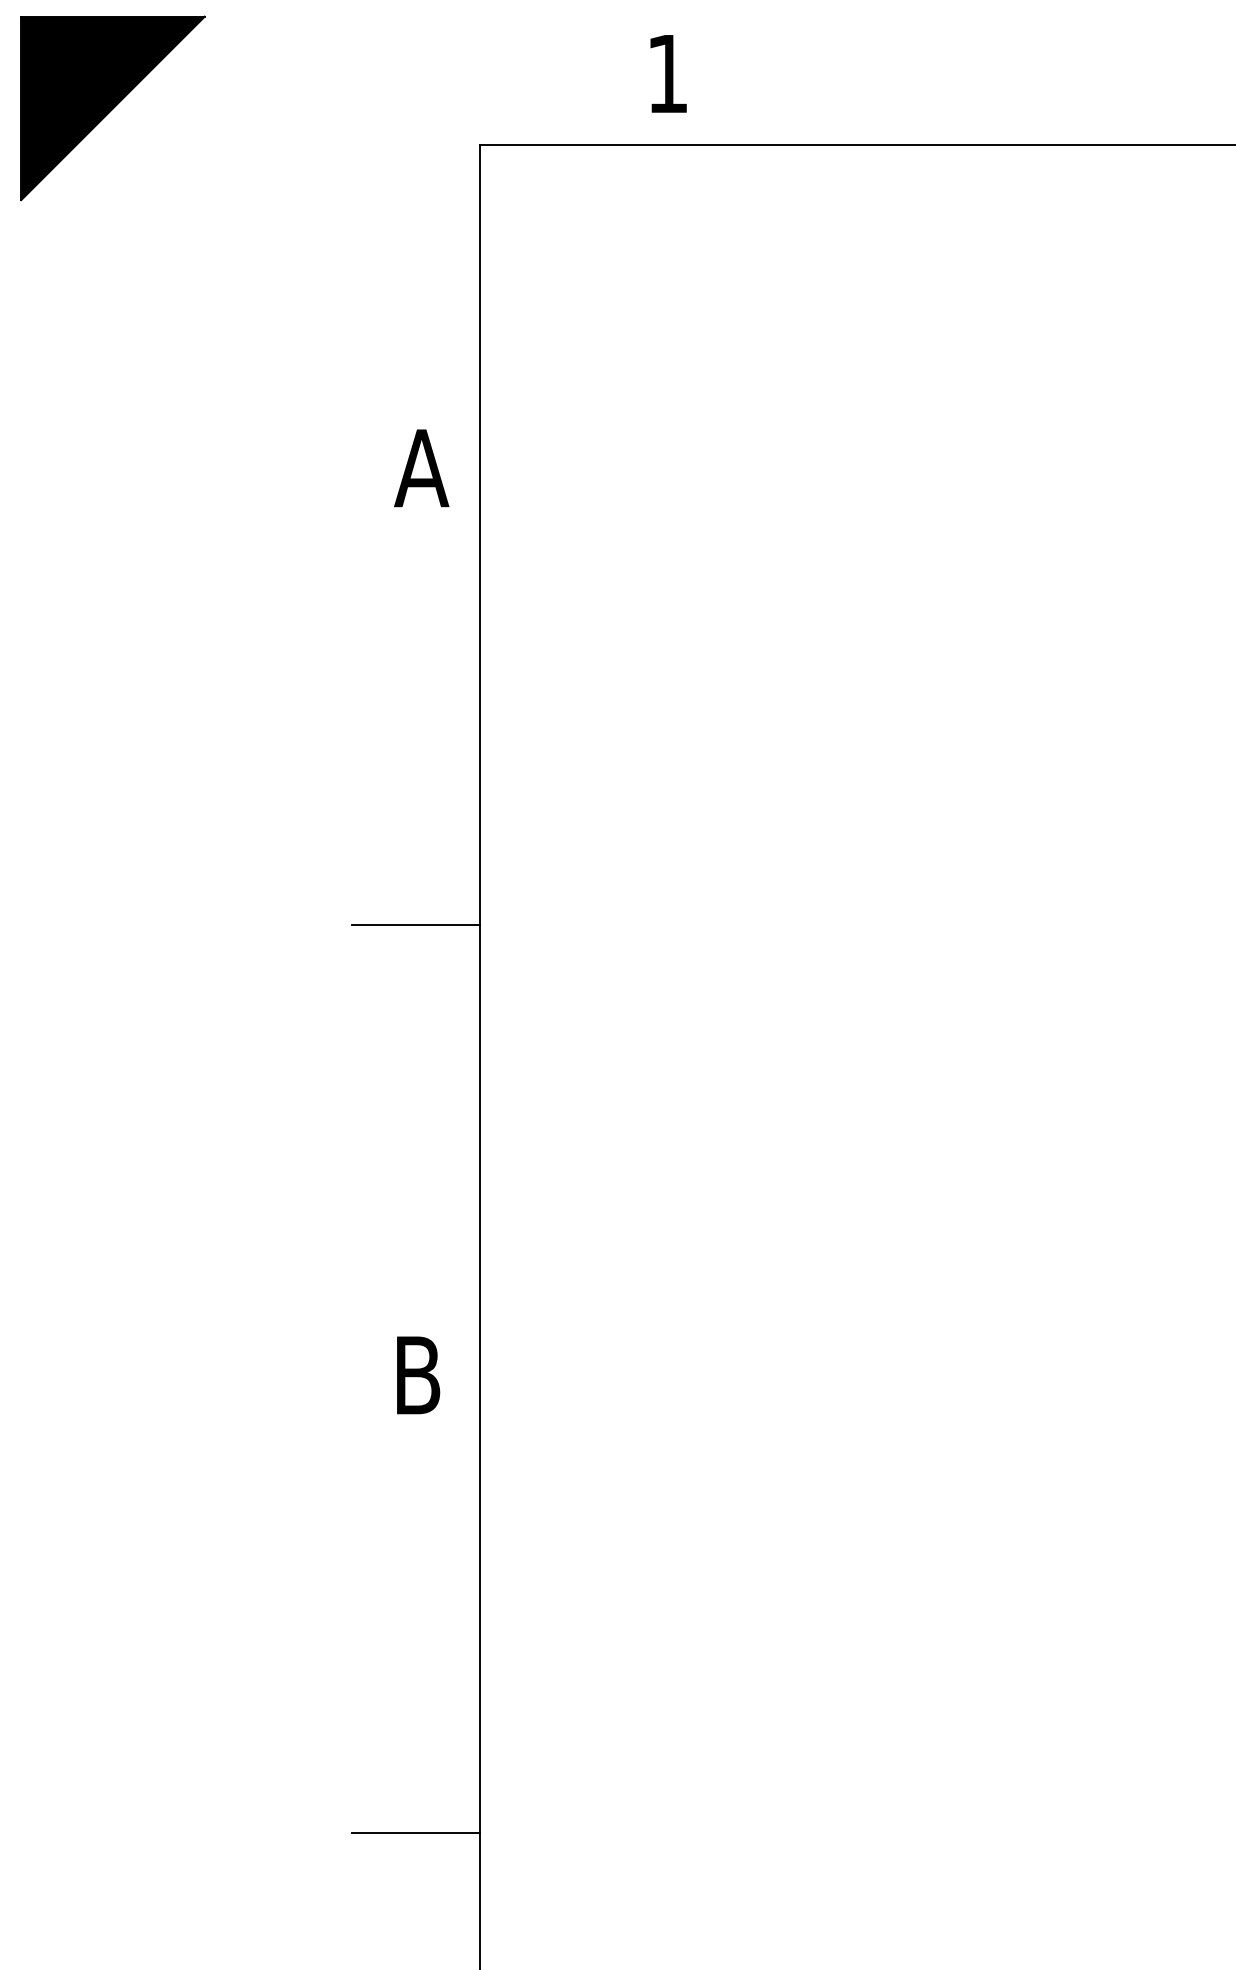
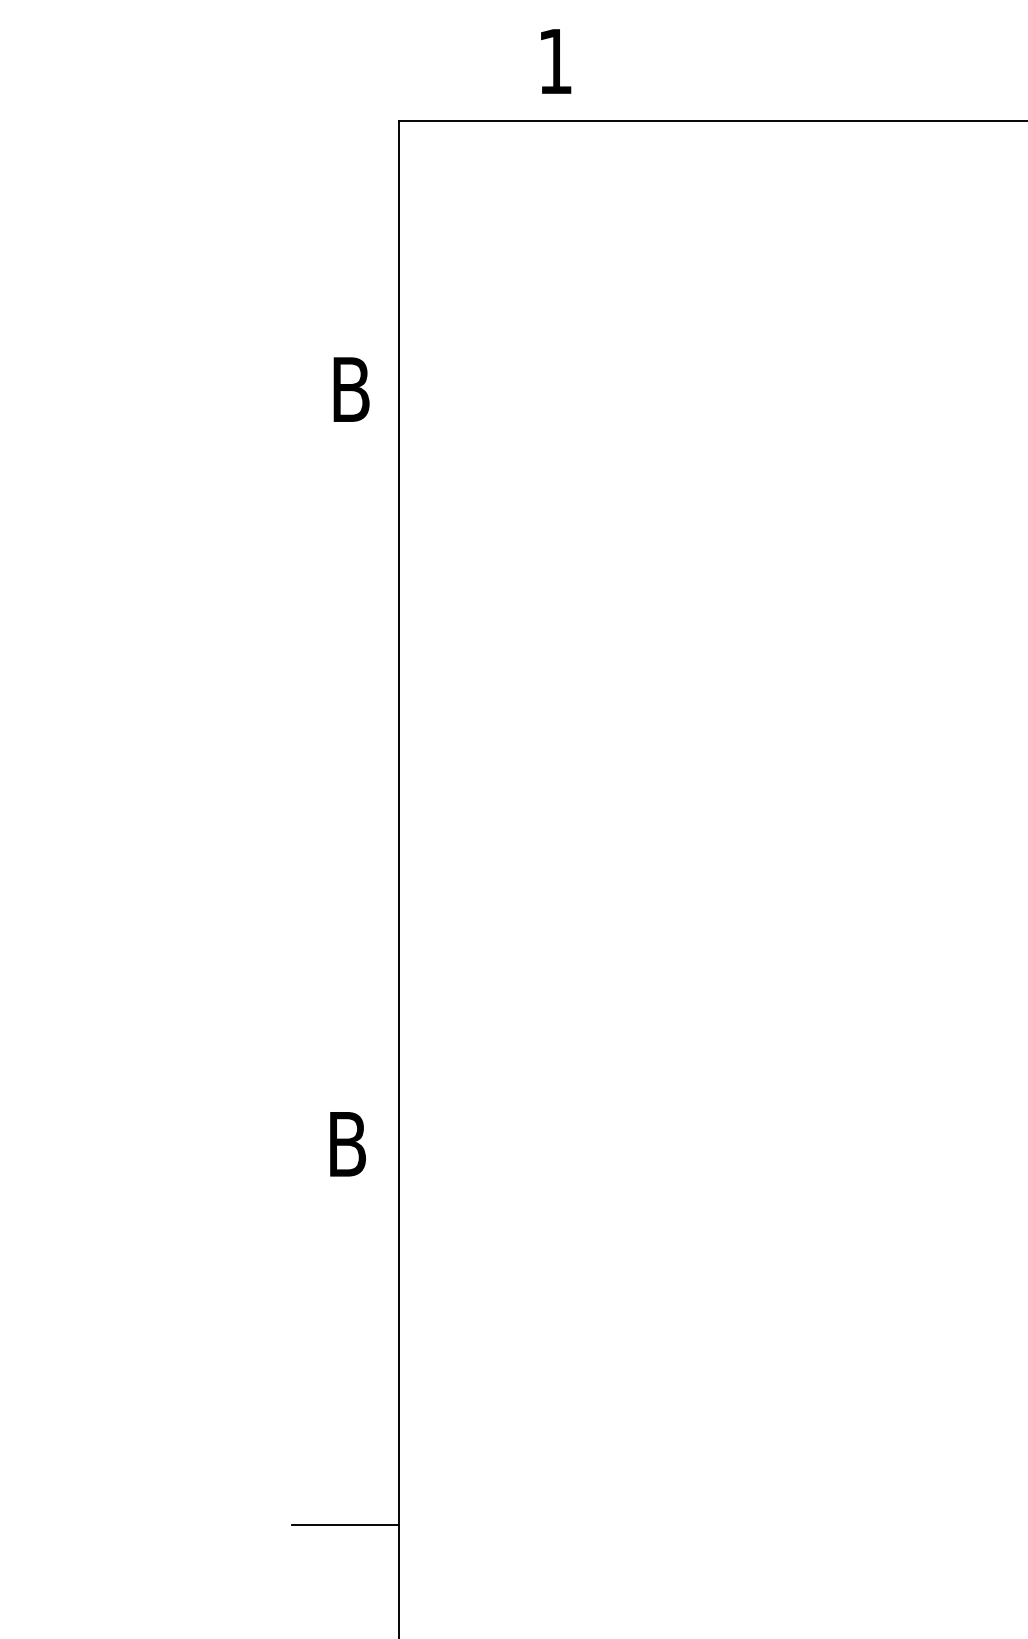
part: (112, 107) -> (93, 89), removed
text: (421, 468) -> (350, 389), A -> B
line: (415, 924) -> (345, 769), removed

